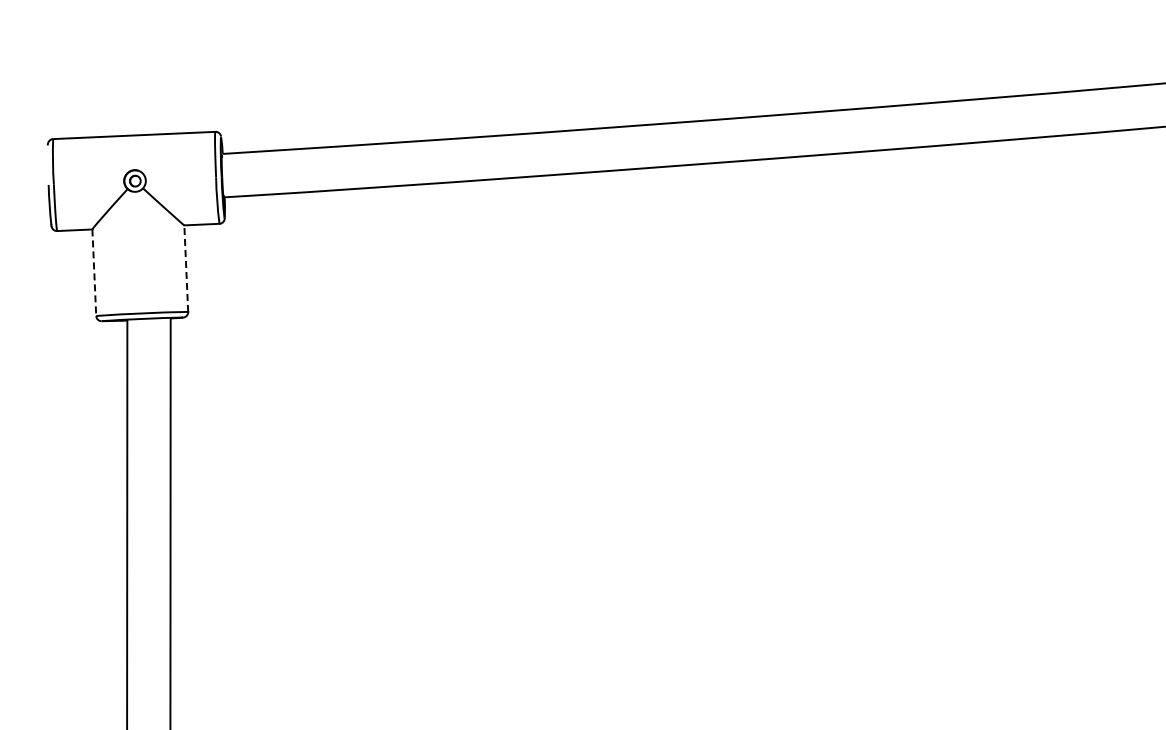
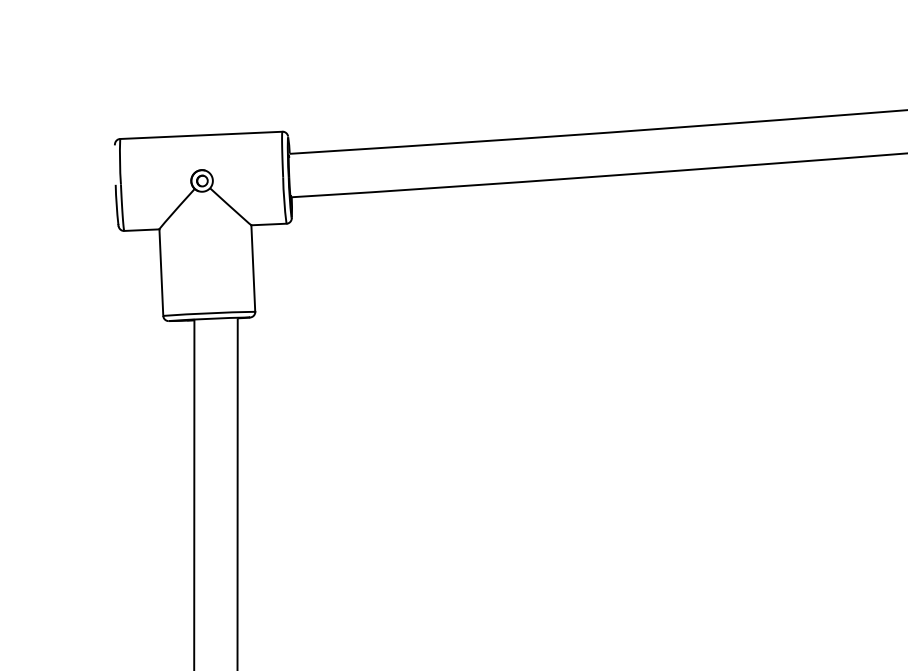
line: (186, 268) -> (253, 268), dashed -> solid
line: (94, 273) -> (161, 273), dashed -> solid

